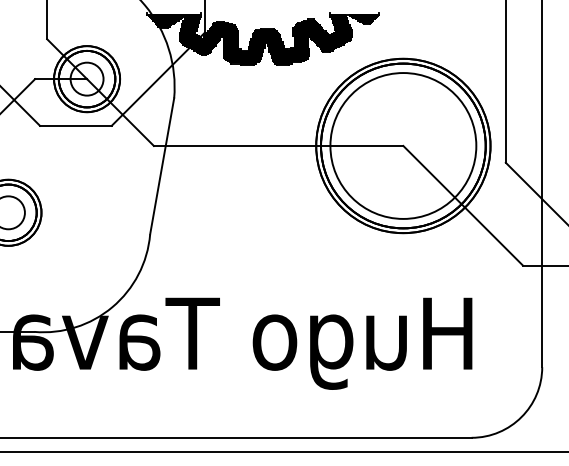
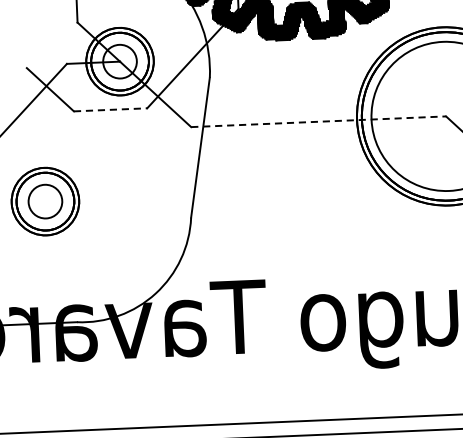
line: (75, 125) -> (110, 109), solid -> dashed
line: (278, 145) -> (318, 121), solid -> dashed

